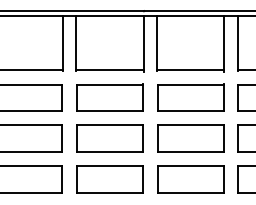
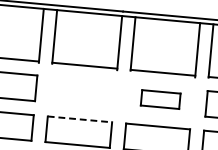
part: (109, 97) -> (81, 92), removed
part: (190, 97) -> (160, 99), size x0.6
line: (110, 125) -> (80, 119), solid -> dashed

